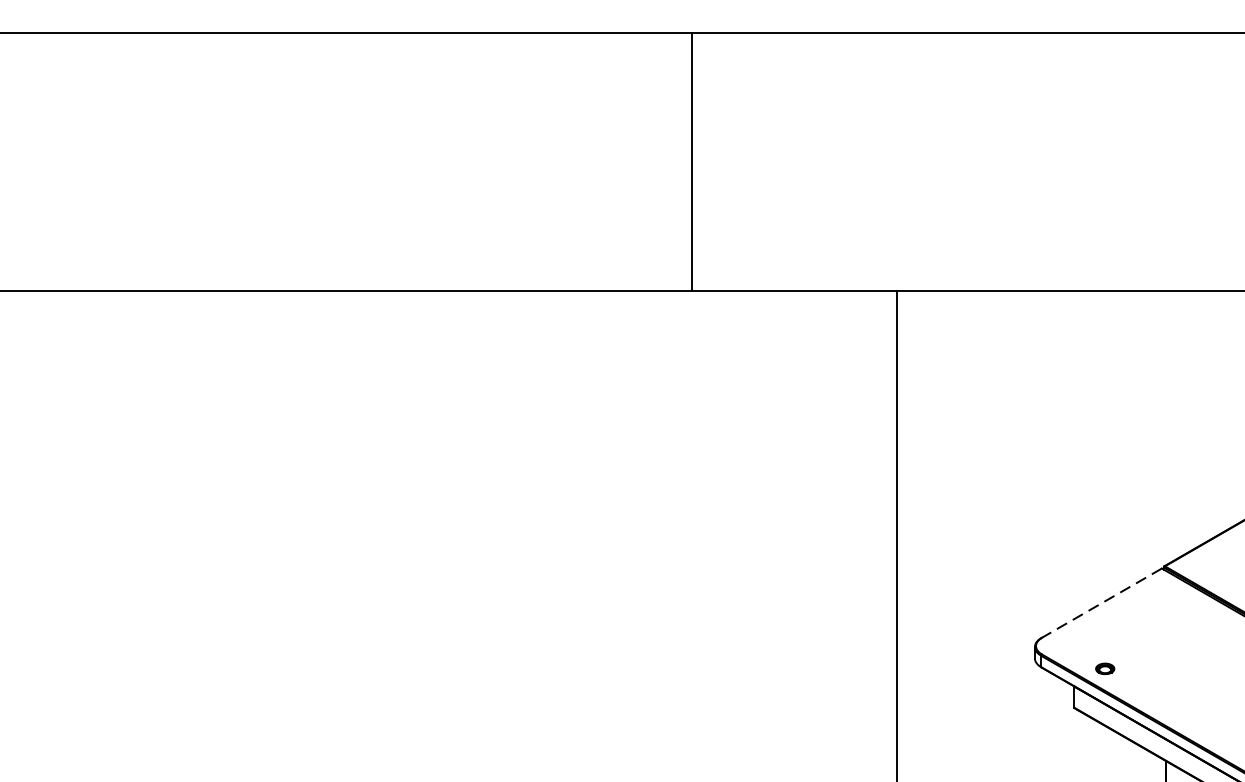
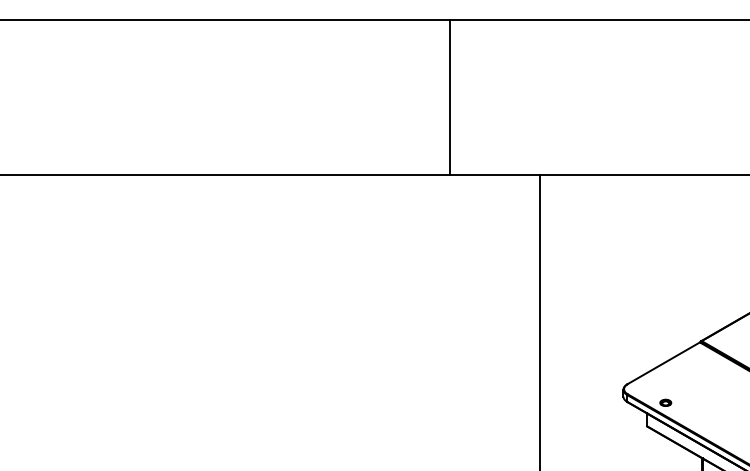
line: (691, 161) -> (449, 97), moved
line: (1101, 603) -> (663, 363), dashed -> solid

